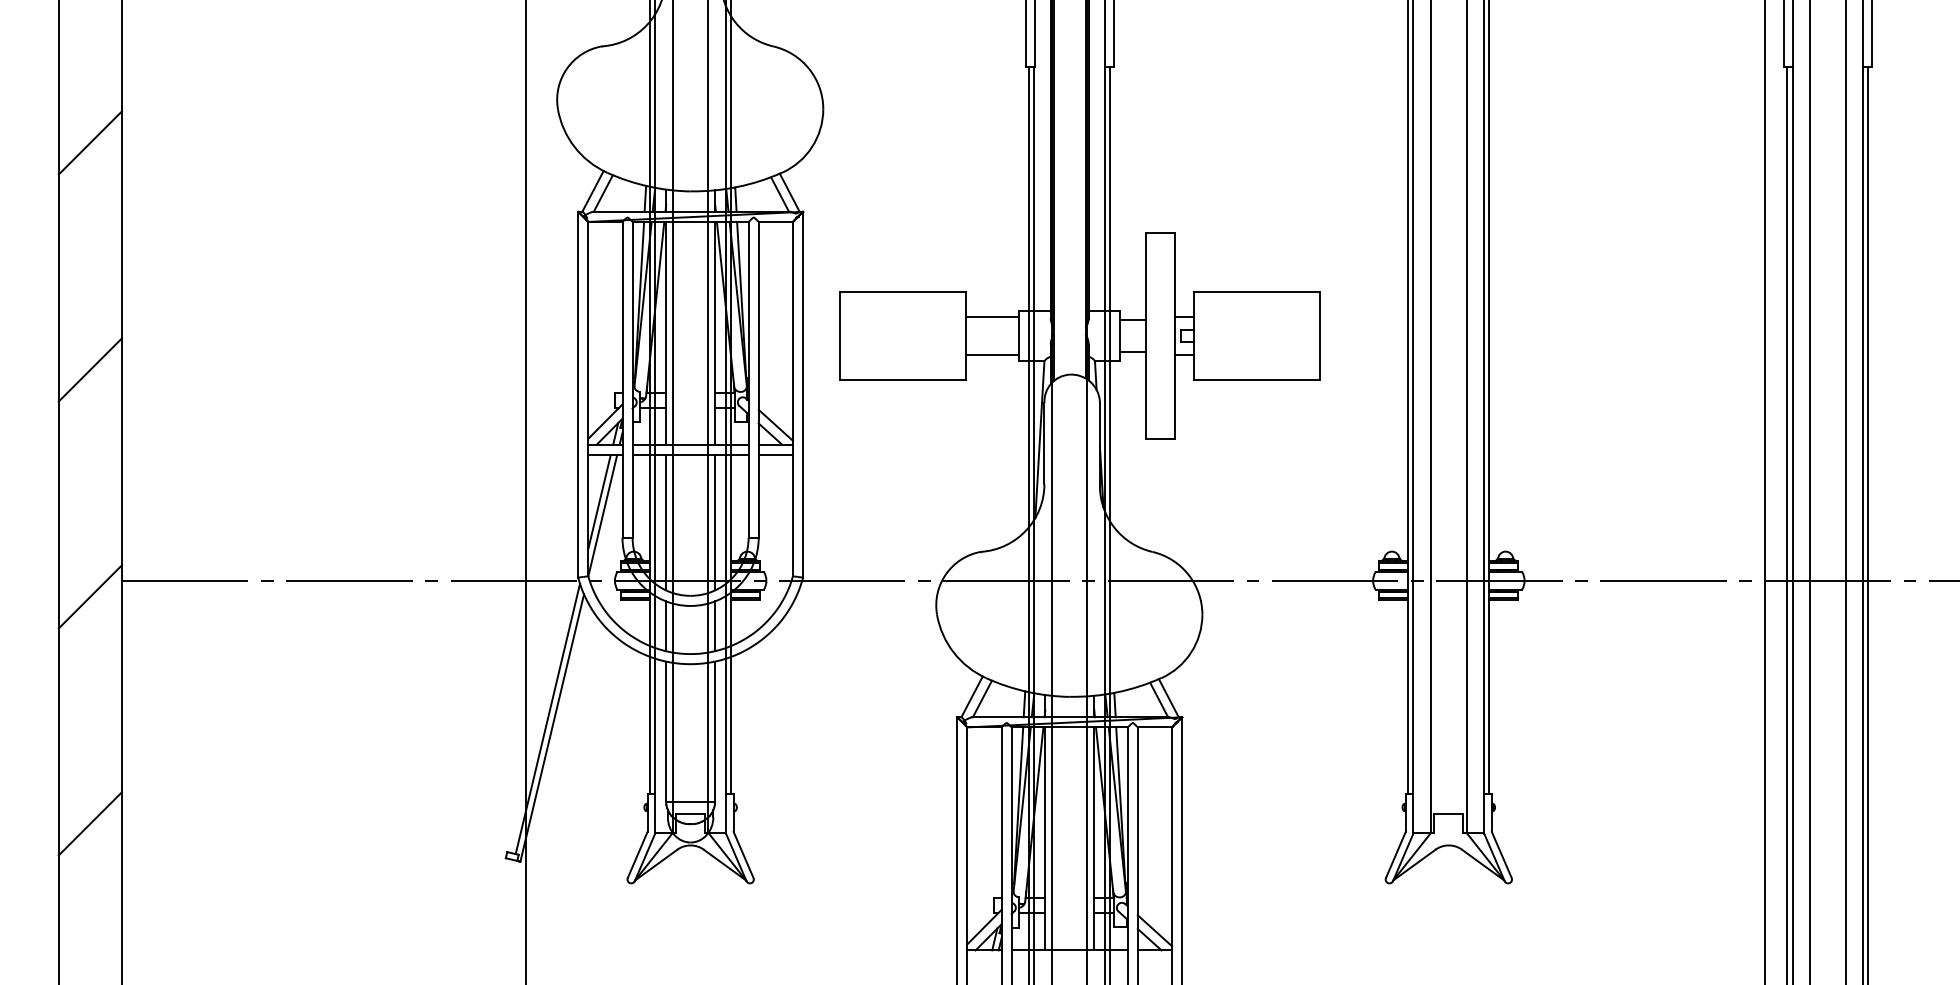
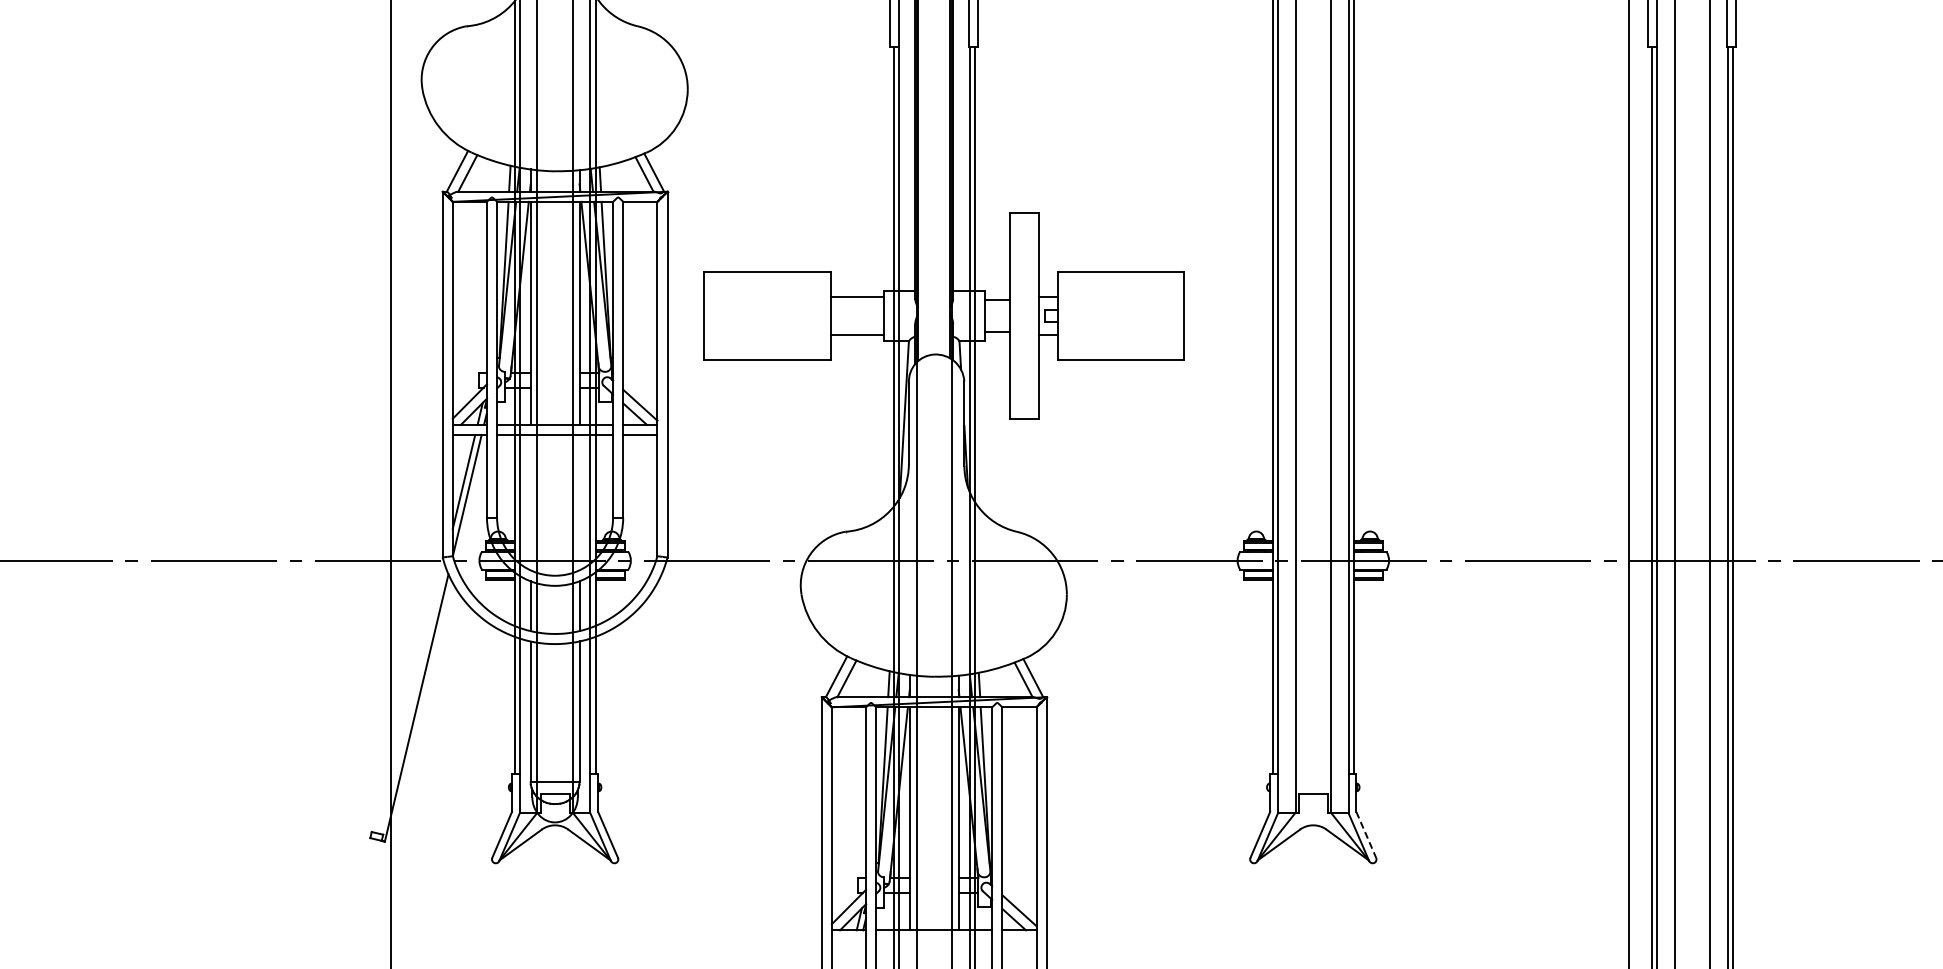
line: (666, 522) -> (530, 502), removed
line: (715, 522) -> (579, 502), removed
line: (547, 718) -> (411, 698), removed
line: (1502, 855) -> (1366, 835), solid -> dashed

